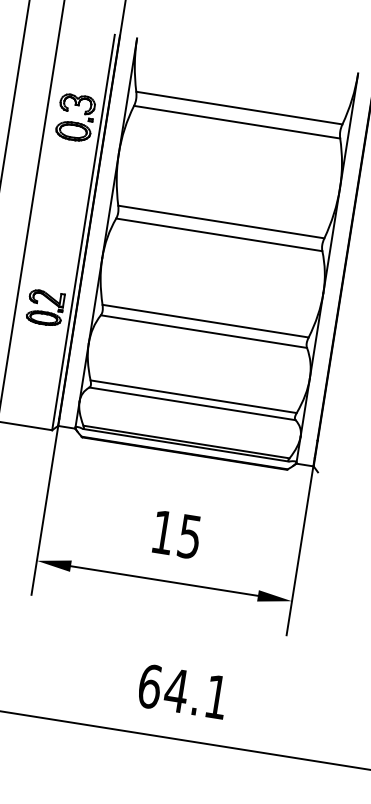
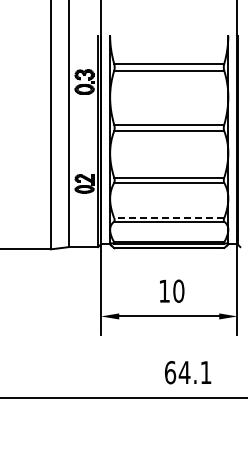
line: (192, 395) -> (168, 217), solid -> dashed
text: (189, 535) -> (178, 290), 15 -> 10

